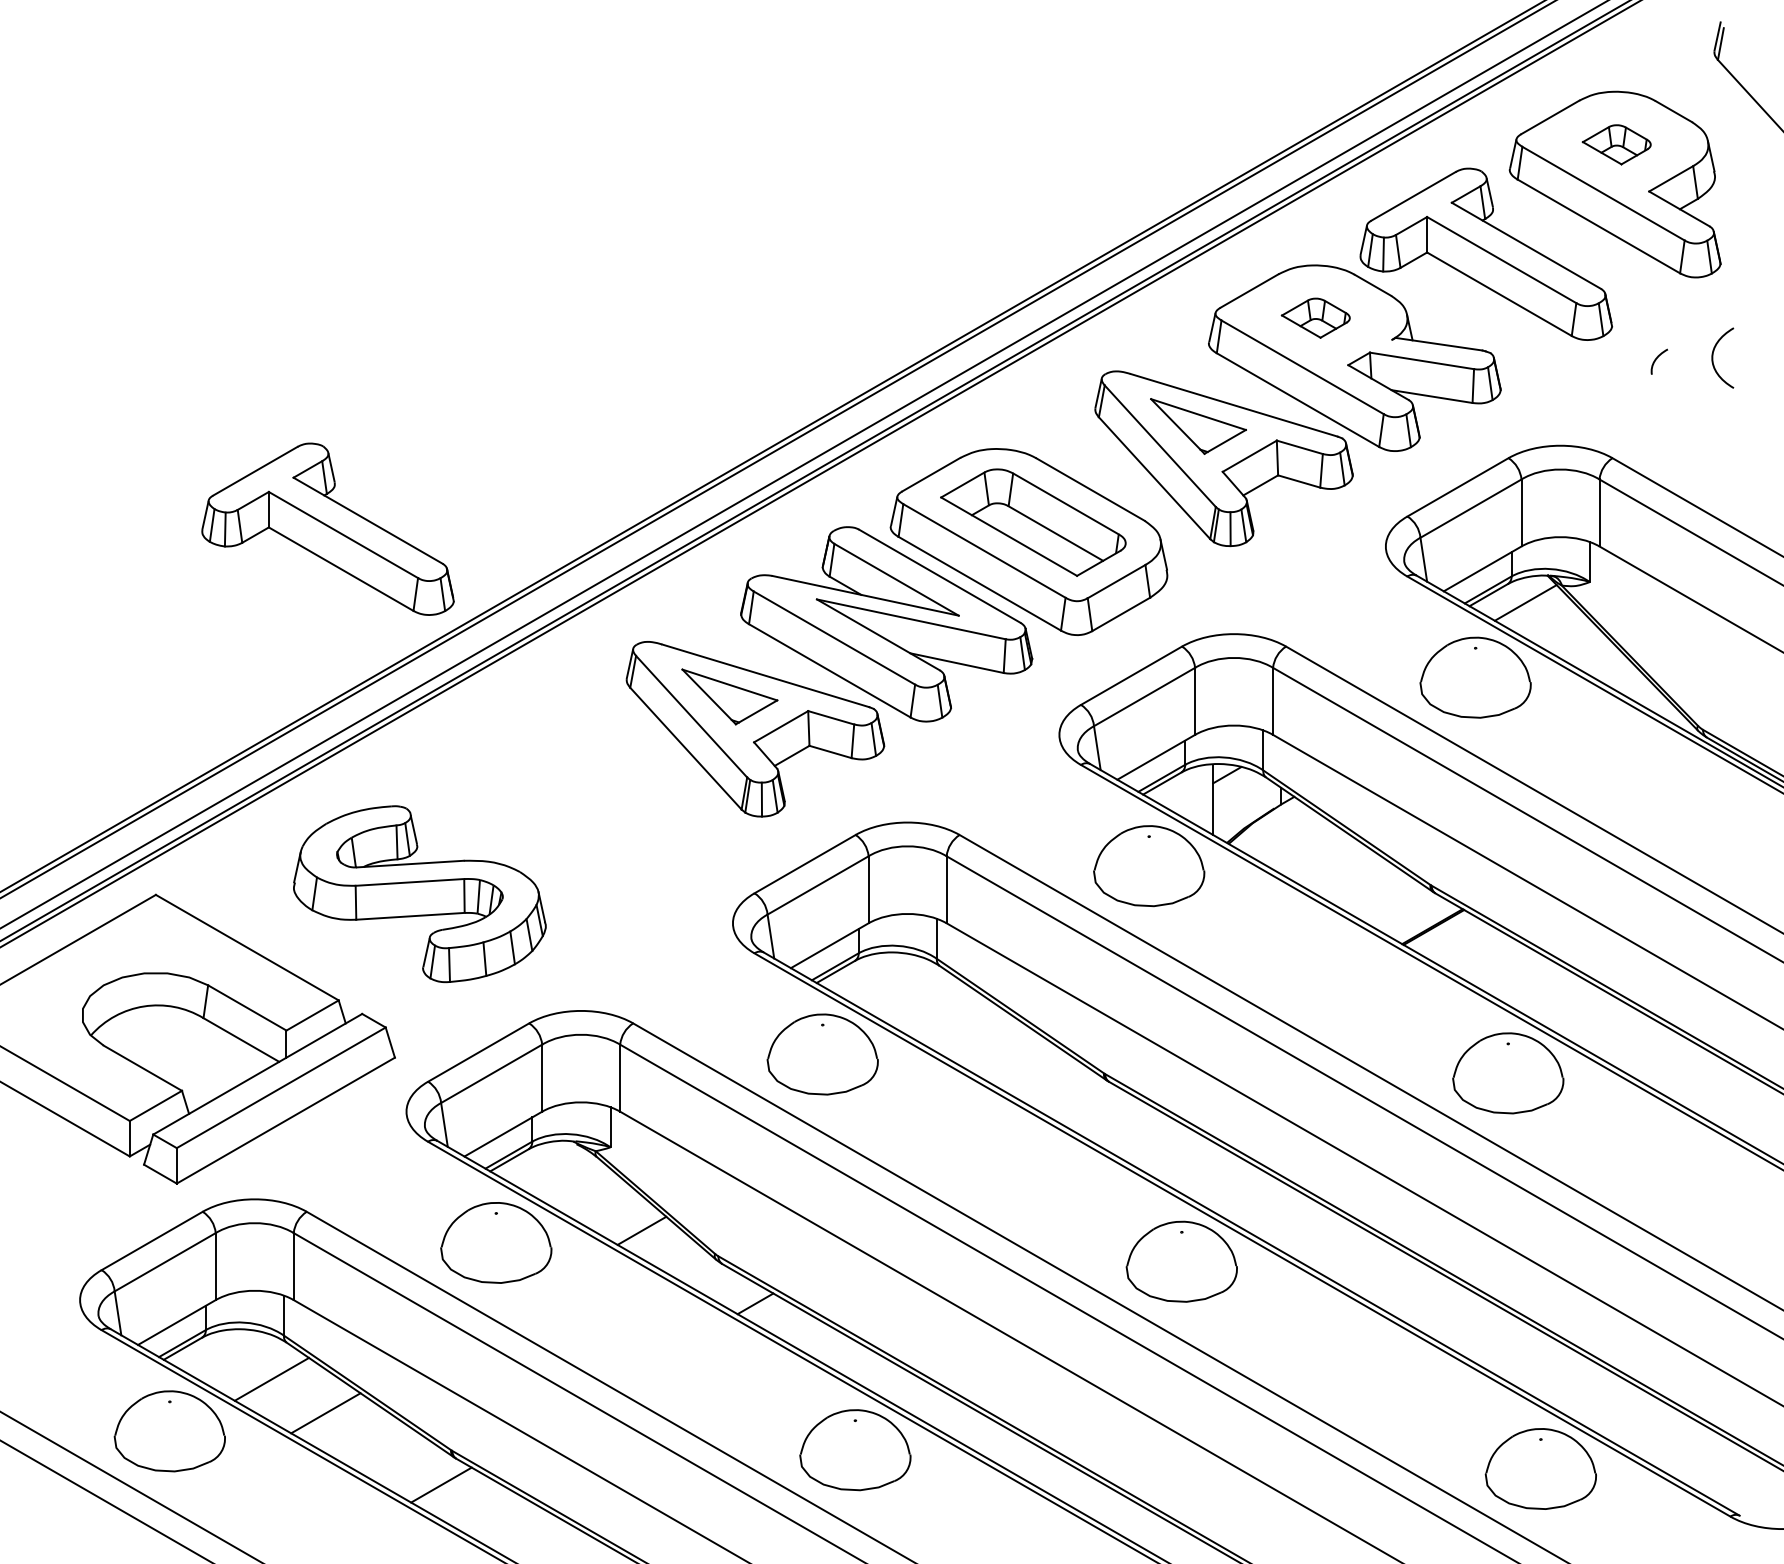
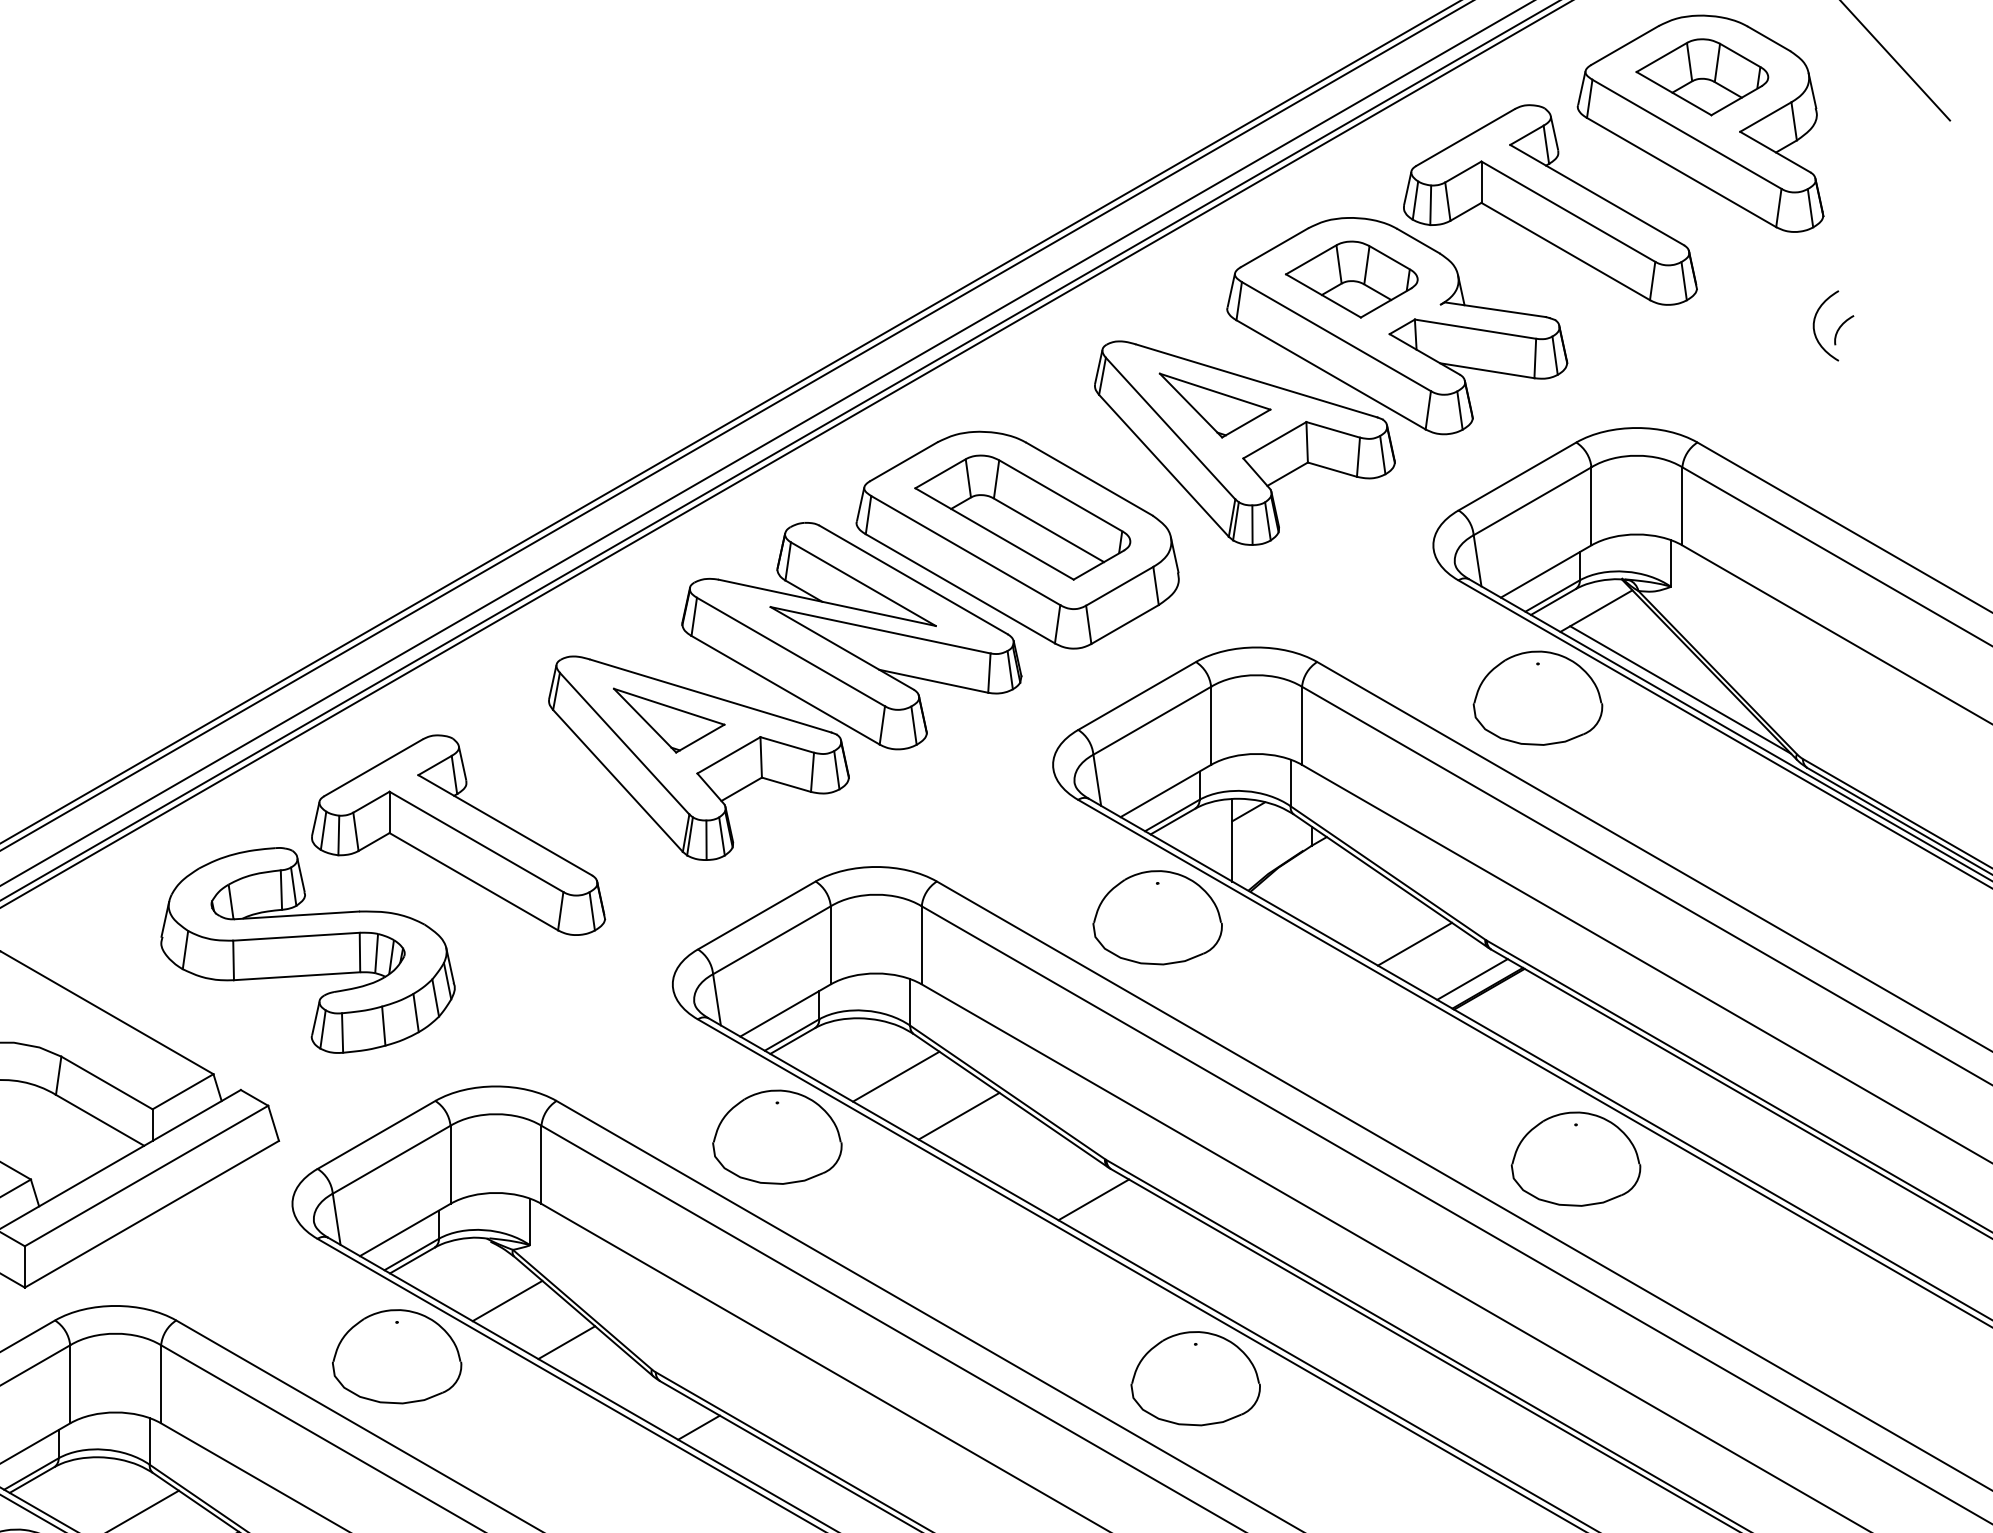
part: (1616, 144) -> (1702, 77), size x1.67
part: (1315, 317) -> (1351, 278), size x1.67
curve: (1656, 360) -> (1840, 328), moved
part: (327, 528) -> (457, 834), moved
line: (1597, 670) -> (1679, 689), added
line: (1369, 888) -> (1414, 943), added
line: (1419, 918) -> (1472, 978), added
line: (924, 1002) -> (895, 1076), added
line: (978, 1036) -> (958, 1116), added
line: (1094, 1107) -> (1093, 1198), added
line: (591, 1194) -> (507, 1300), added

